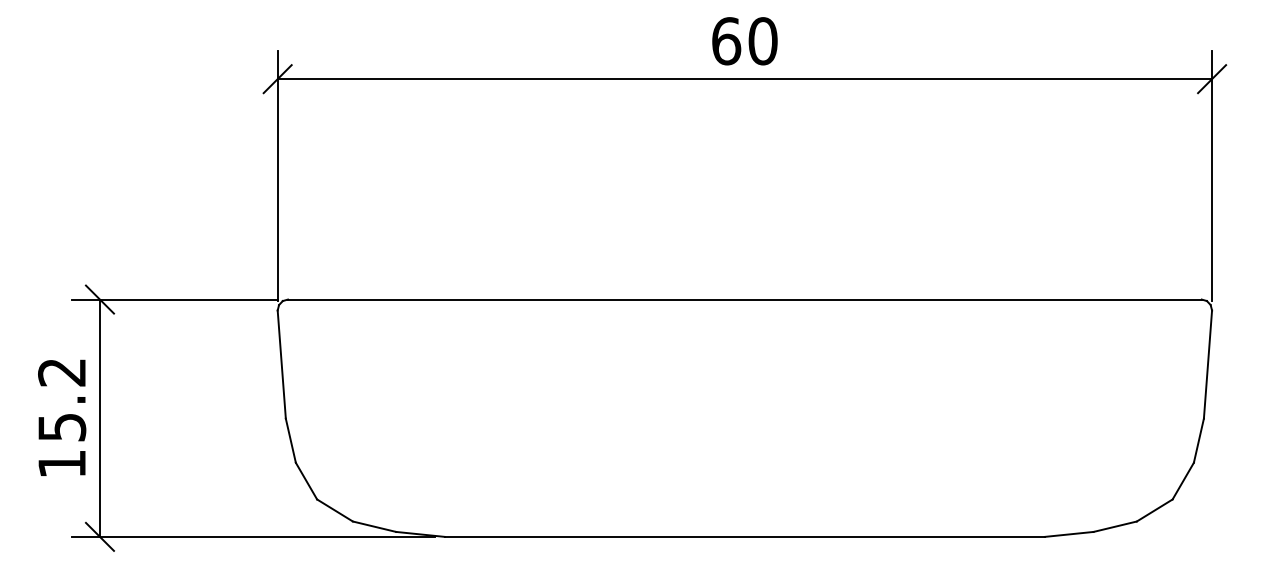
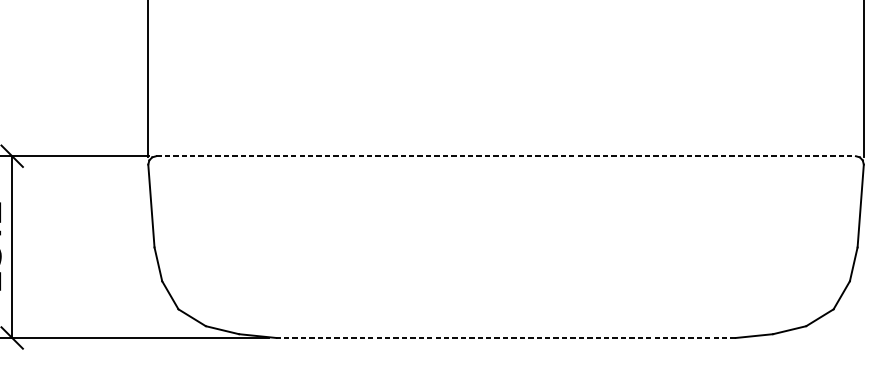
line: (744, 299) -> (505, 156), solid -> dashed
line: (744, 536) -> (505, 337), solid -> dashed

